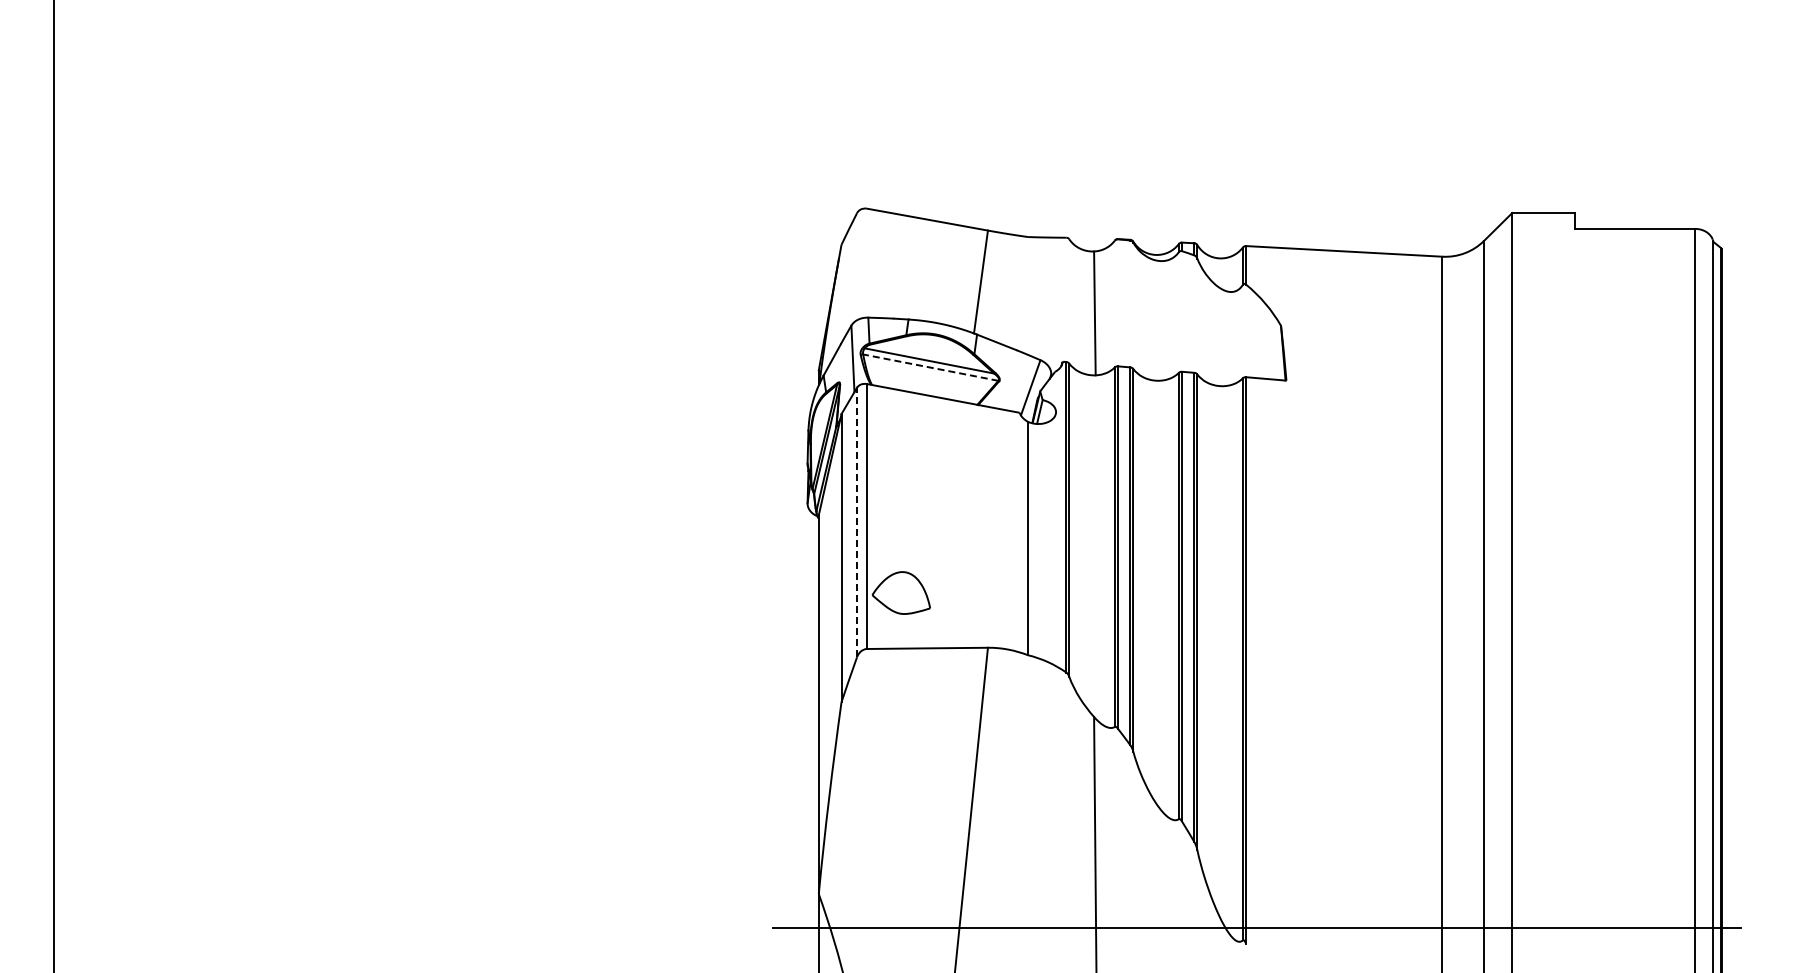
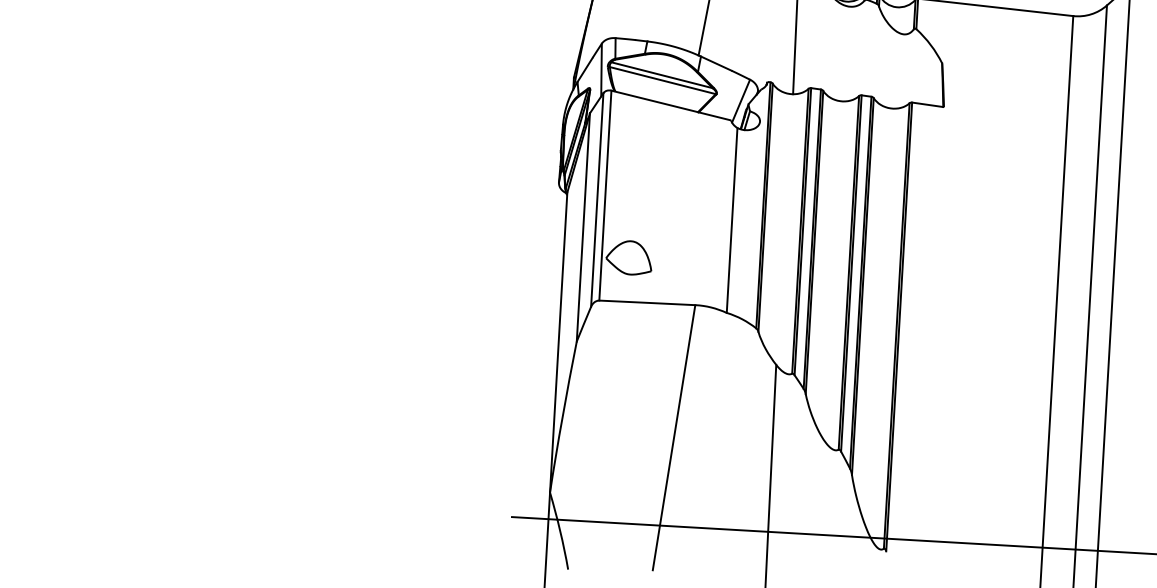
line: (930, 367) -> (662, 80), dashed -> solid
line: (857, 522) -> (597, 199), dashed -> solid

